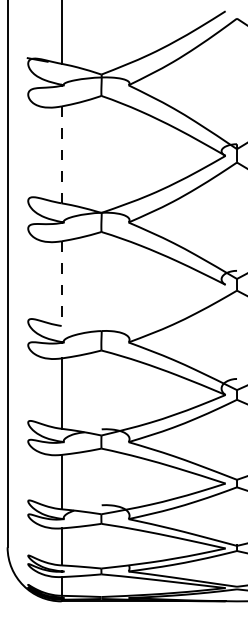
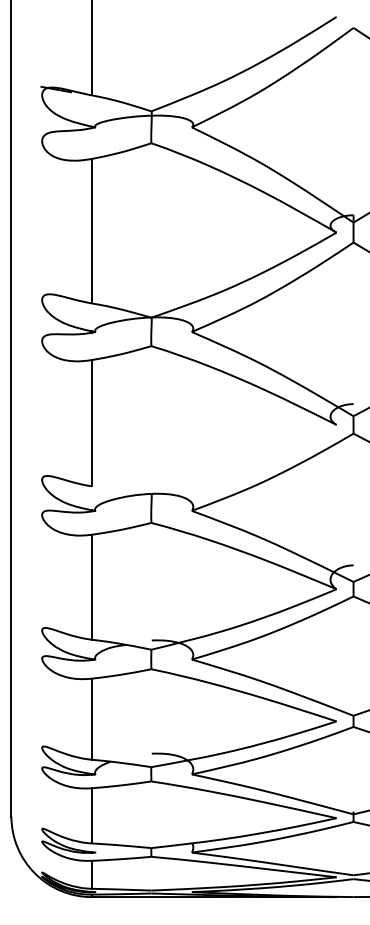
line: (61, 155) -> (91, 232), dashed -> solid
line: (61, 284) -> (91, 424), dashed -> solid

